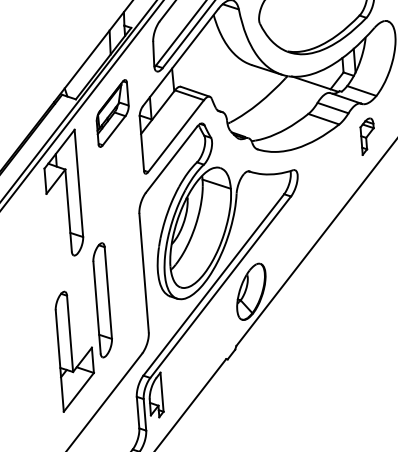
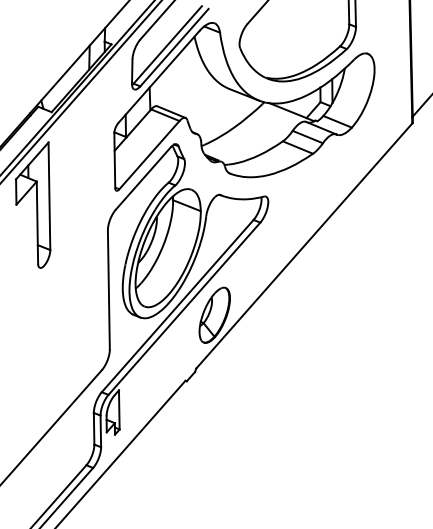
part: (112, 113) -> (87, 128), removed
part: (367, 136) -> (340, 167), removed
part: (71, 332) -> (32, 344), removed

